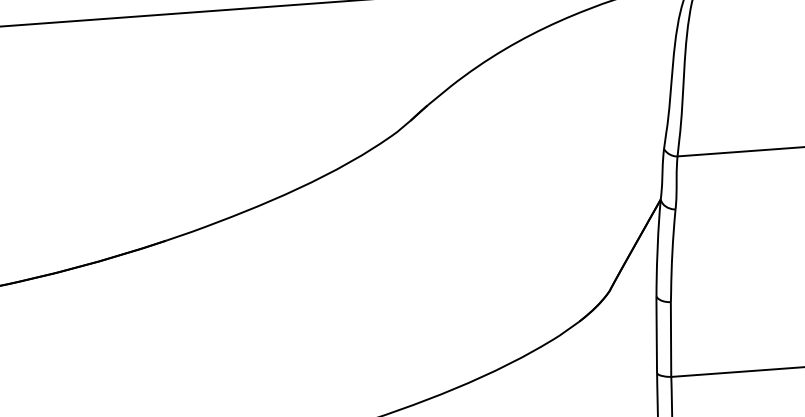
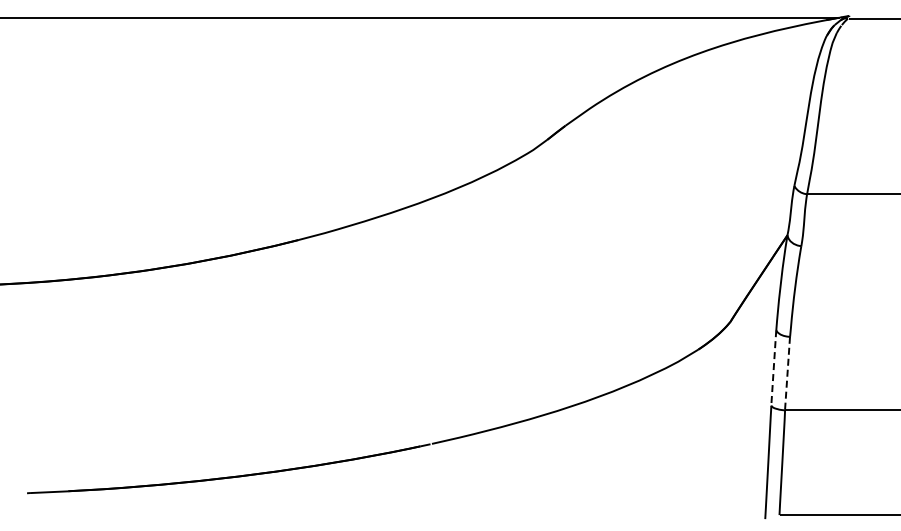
line: (656, 334) -> (773, 367), solid -> dashed
line: (671, 339) -> (787, 373), solid -> dashed

